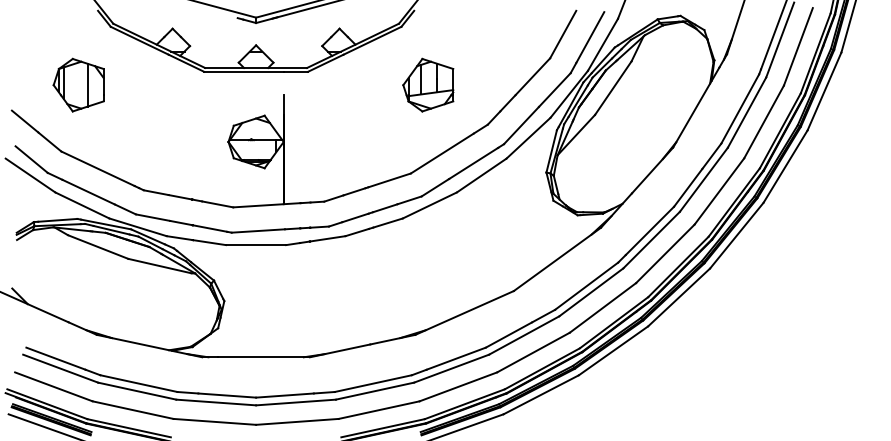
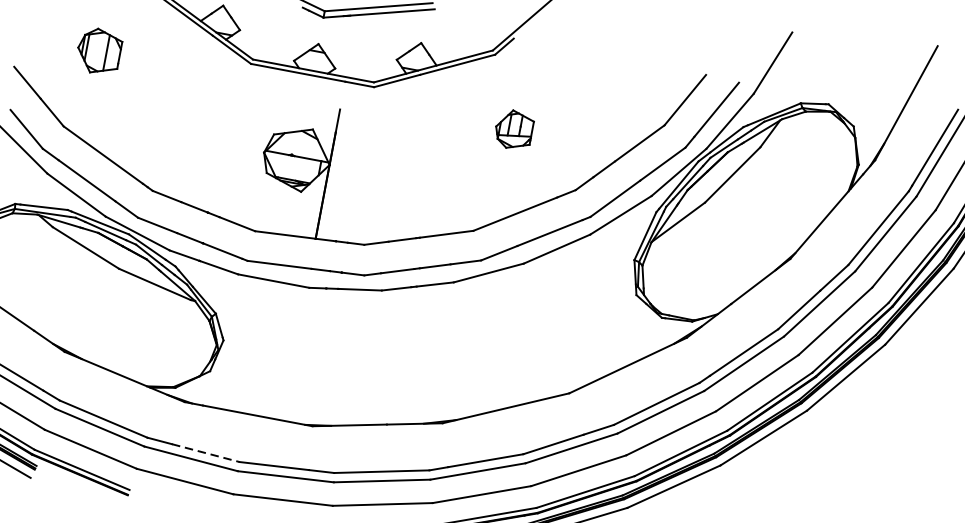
part: (78, 84) -> (99, 50), size x0.7
part: (428, 84) -> (514, 129), size x0.6
line: (227, 395) -> (206, 453), solid -> dashed

